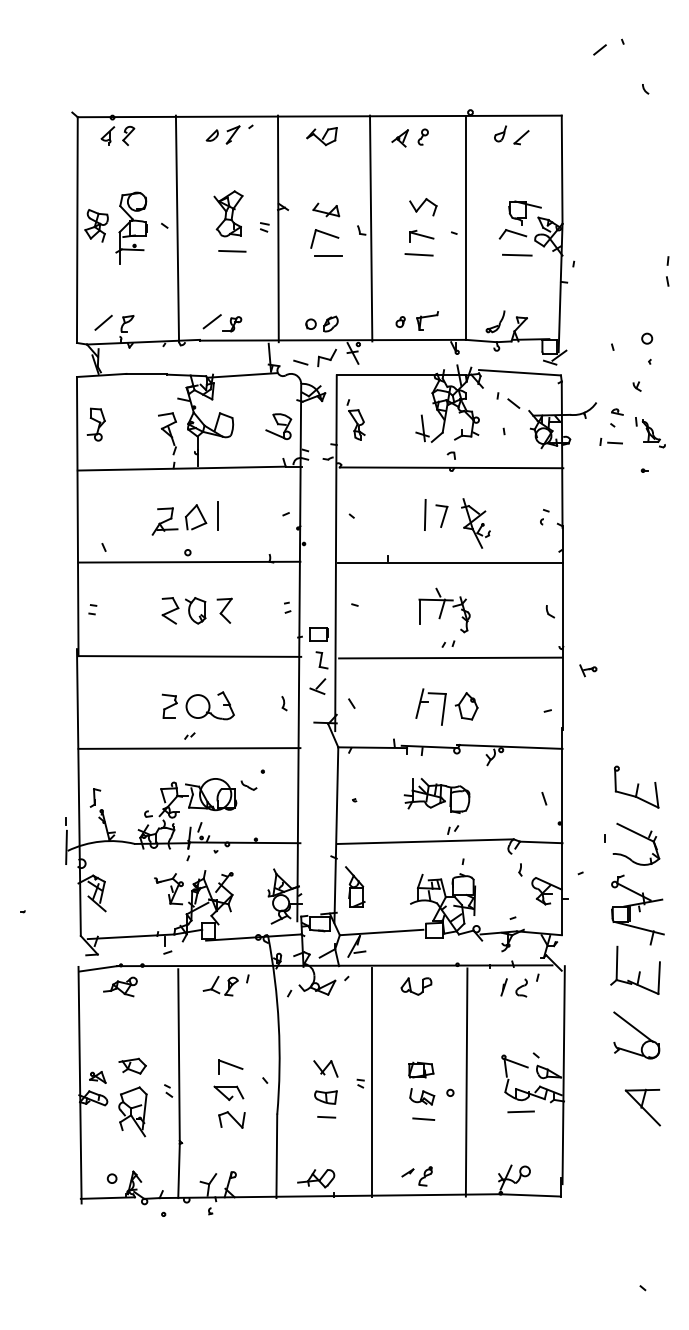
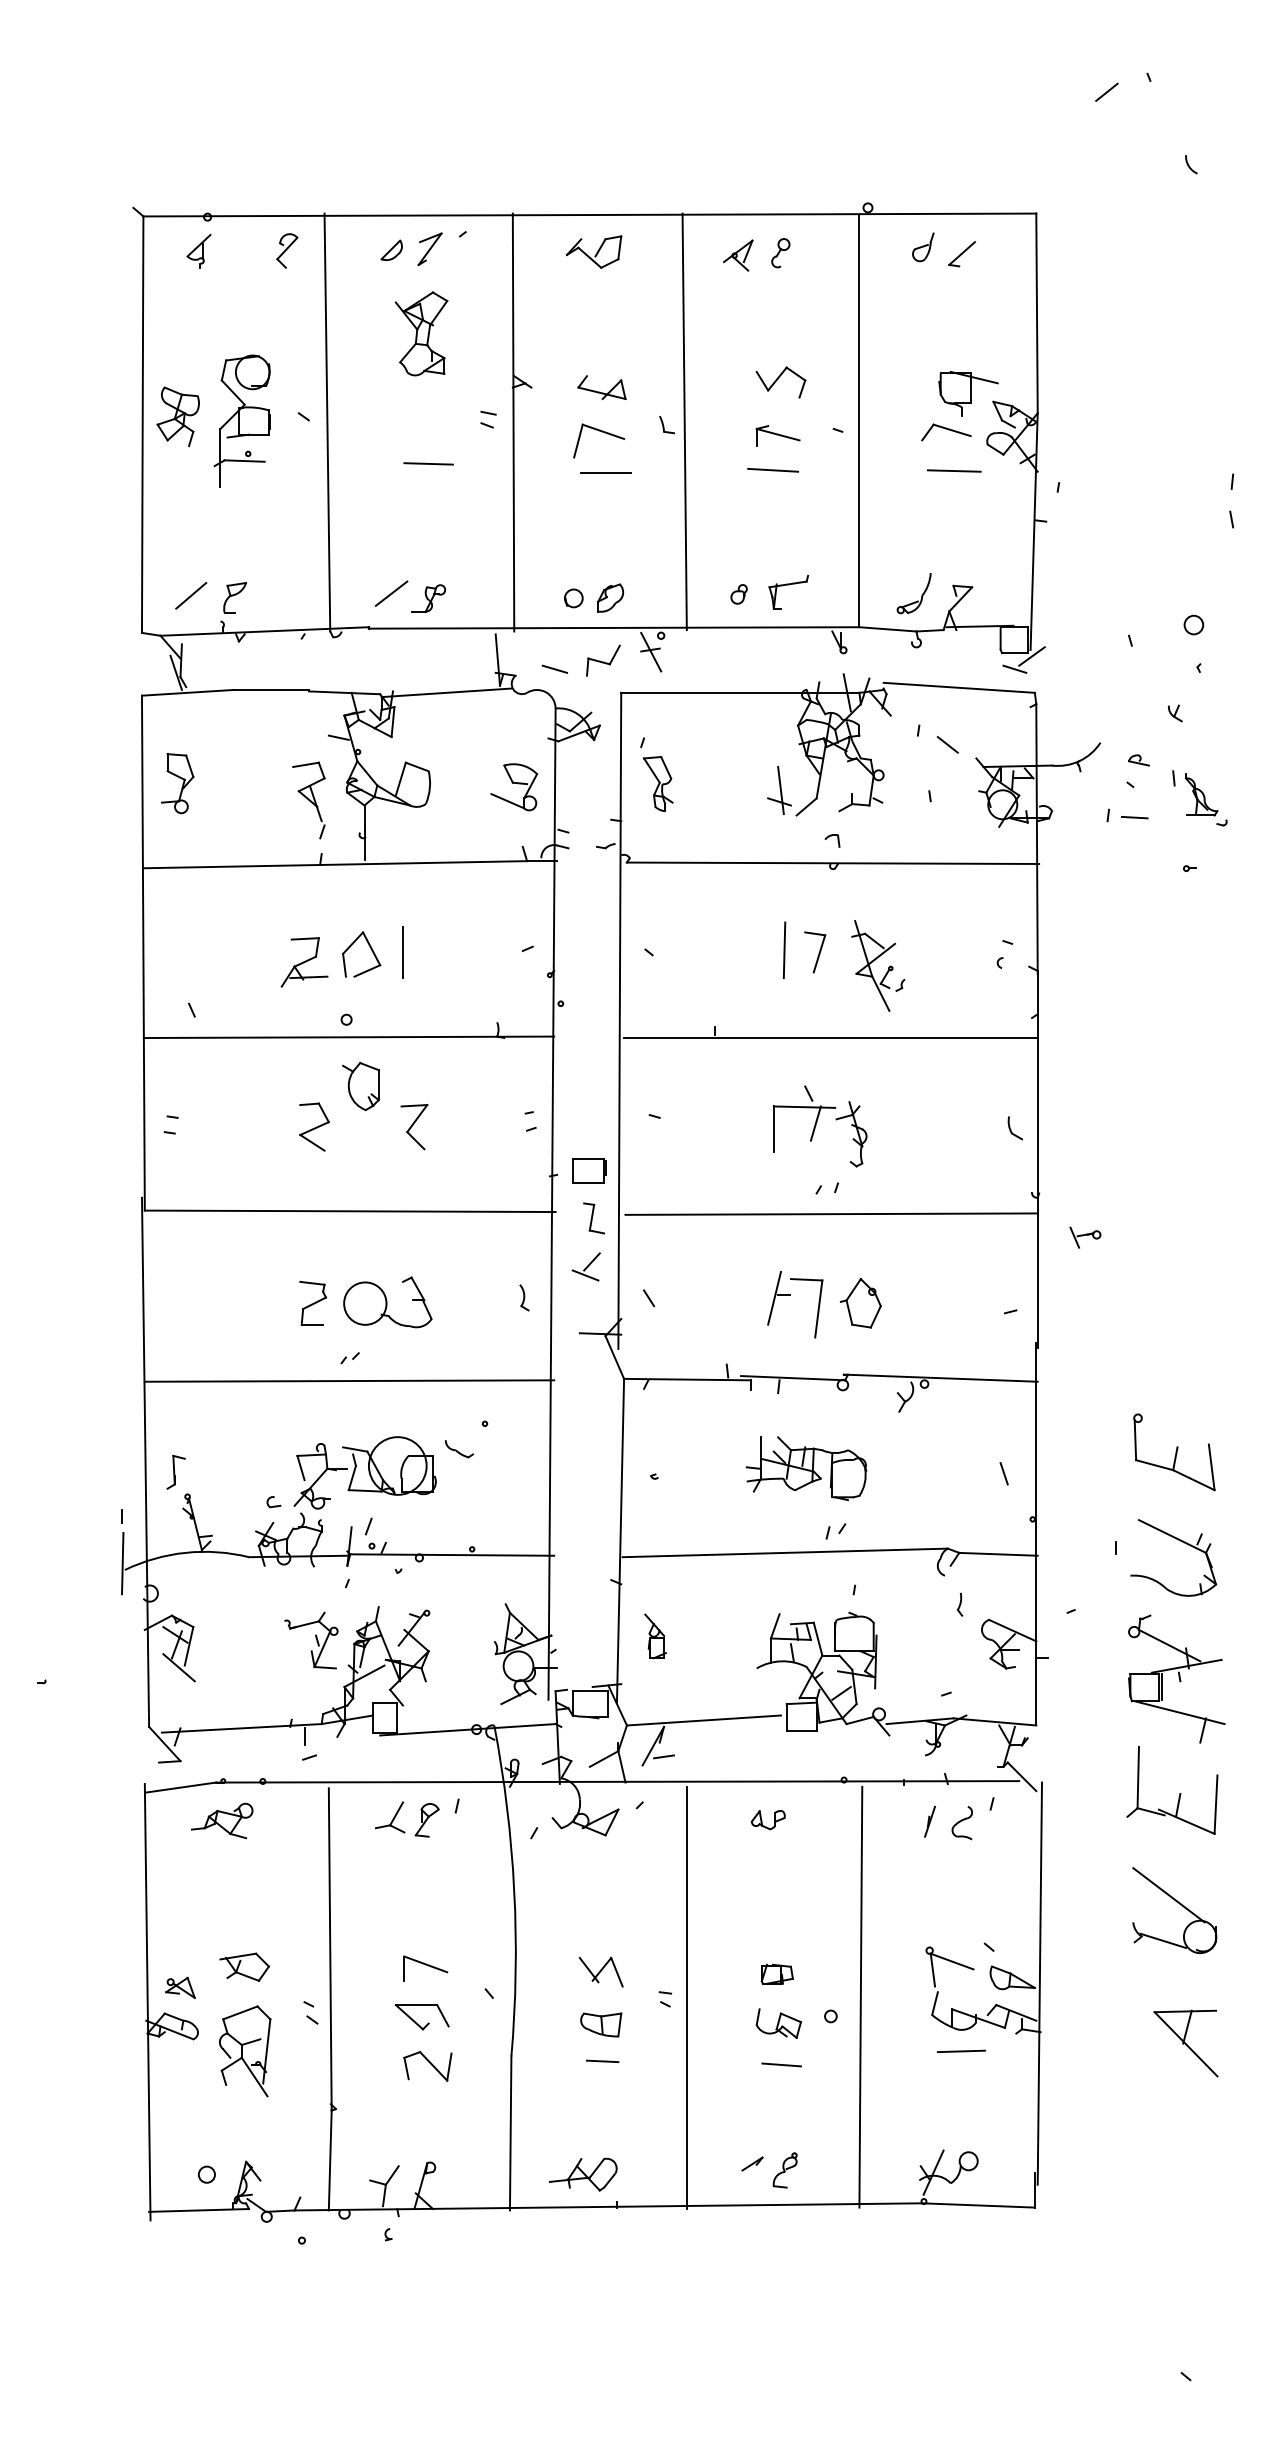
part: (128, 135) -> (286, 250), moved
part: (228, 213) -> (421, 333), moved
part: (195, 610) -> (360, 1085), moved
part: (355, 886) -> (655, 1635), size x0.6
part: (416, 986) -> (768, 1820), size x0.6
part: (421, 1069) -> (777, 1973), size x0.7

